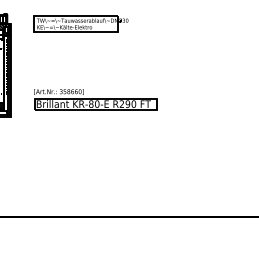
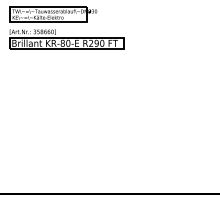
part: (95, 99) -> (66, 39), moved

